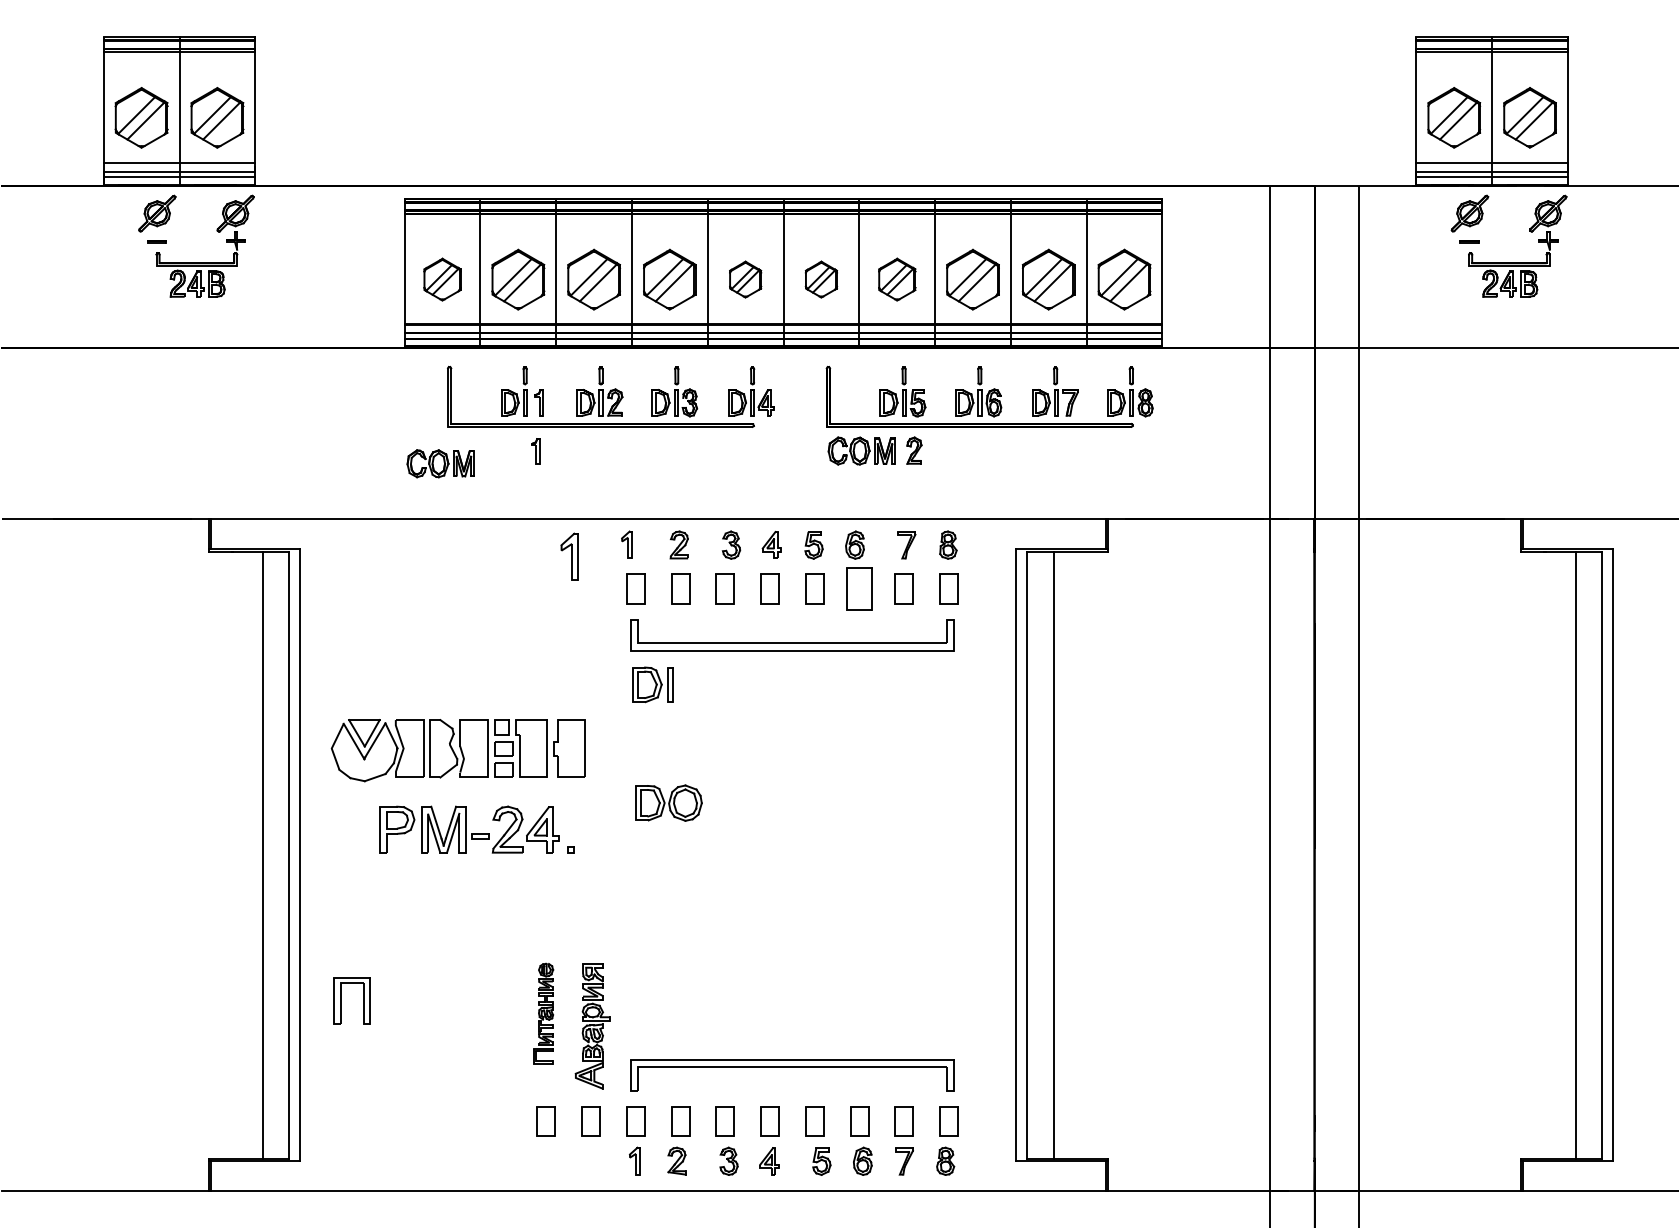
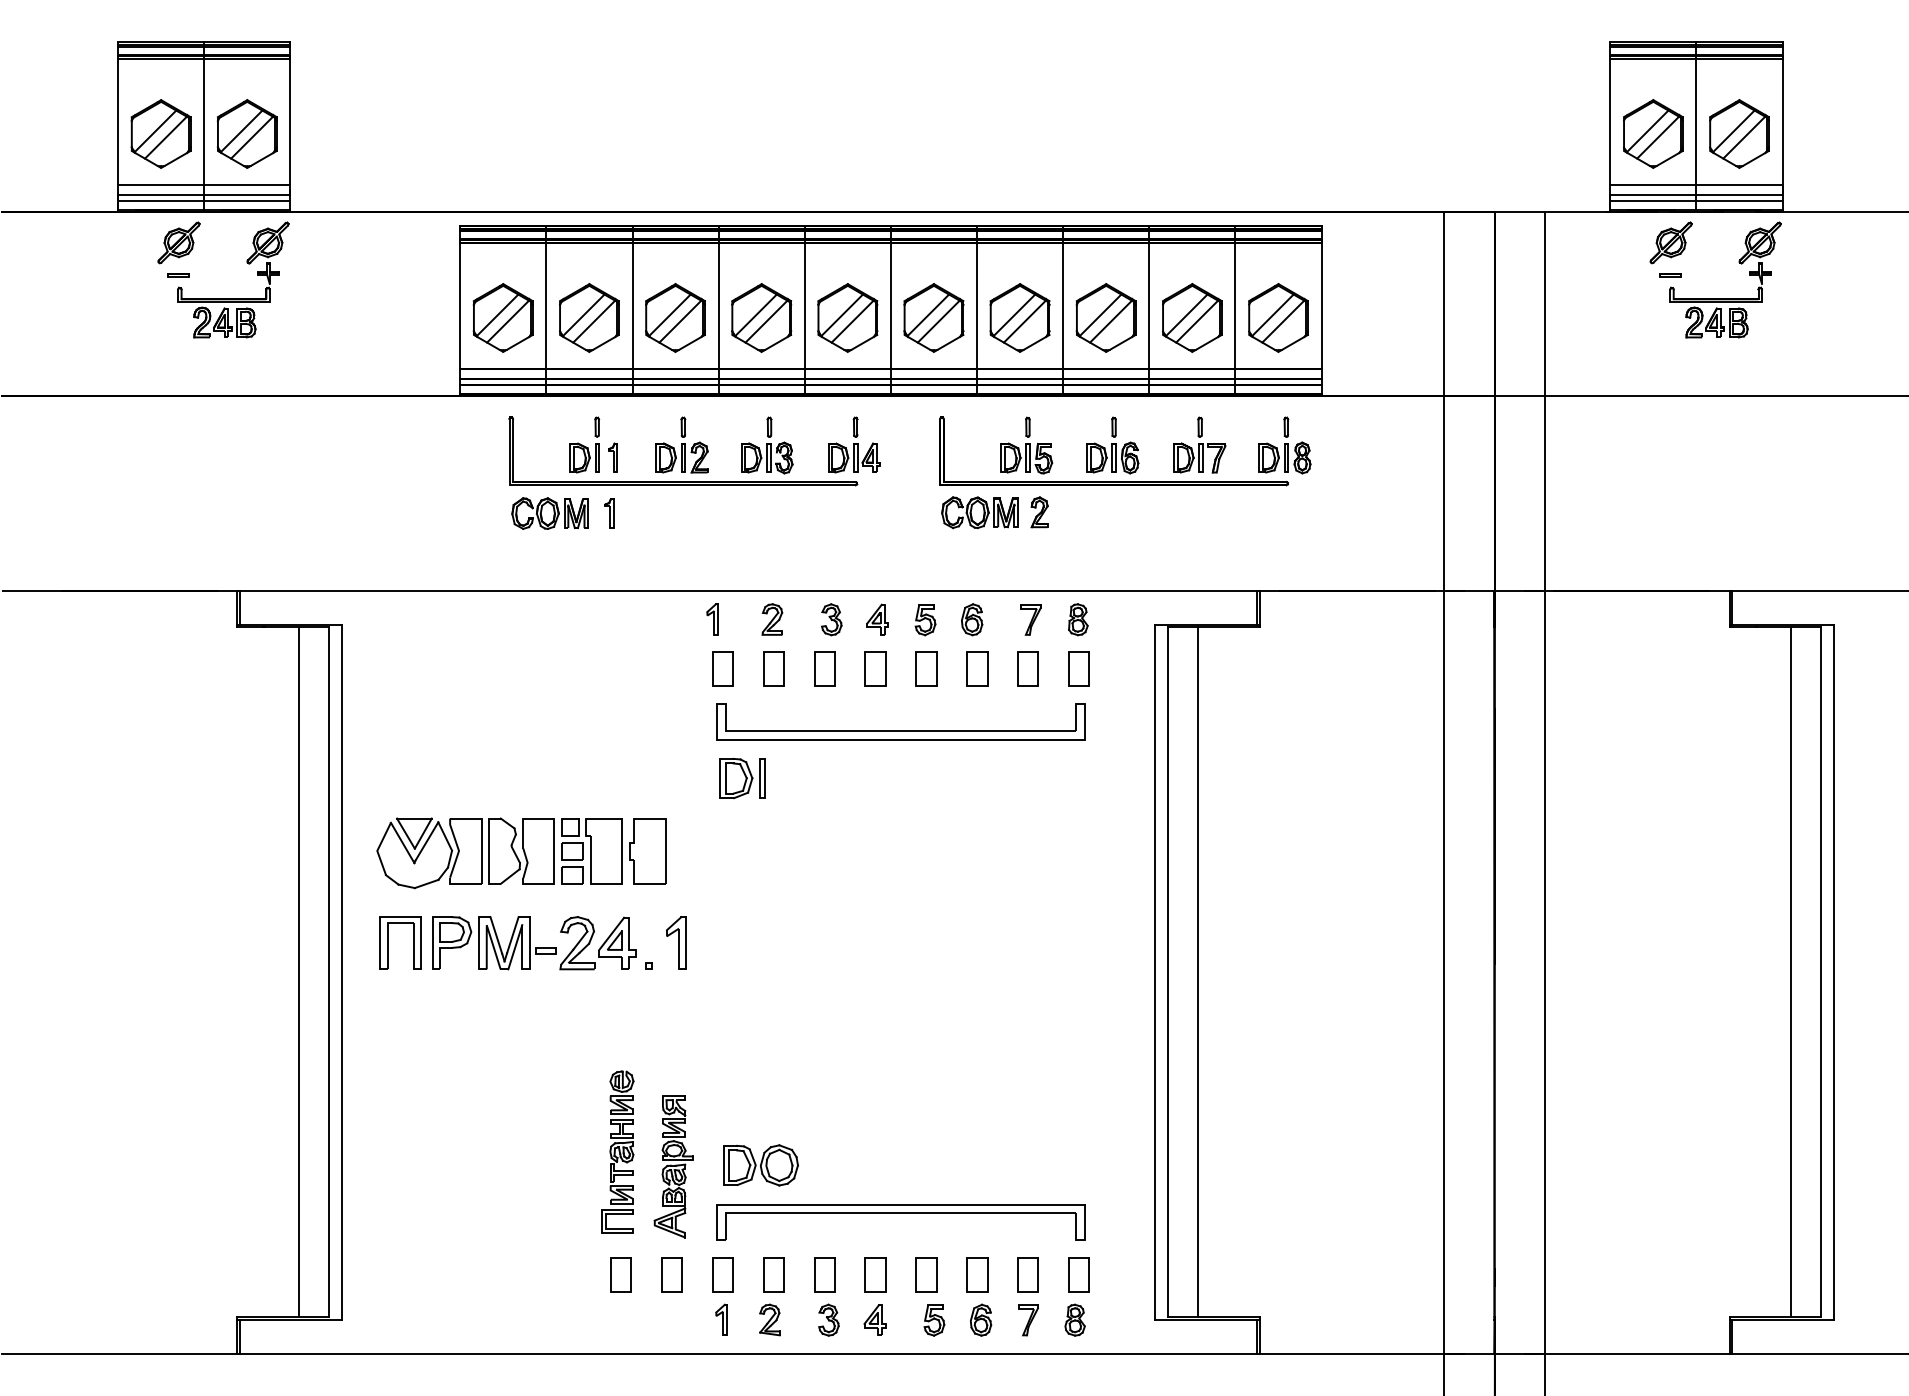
part: (442, 279) -> (503, 317), size x1.43
part: (745, 279) -> (847, 317), size x1.67
part: (821, 279) -> (934, 317), size x1.67
part: (897, 279) -> (1020, 317), size x1.43
part: (440, 463) -> (549, 513), moved
part: (569, 556) -> (675, 942), moved
part: (859, 588) -> (977, 669), size x0.71
part: (668, 802) -> (760, 1164), moved
part: (341, 1000) -> (388, 942), moved
part: (543, 1013) -> (618, 1152), size x1.43

